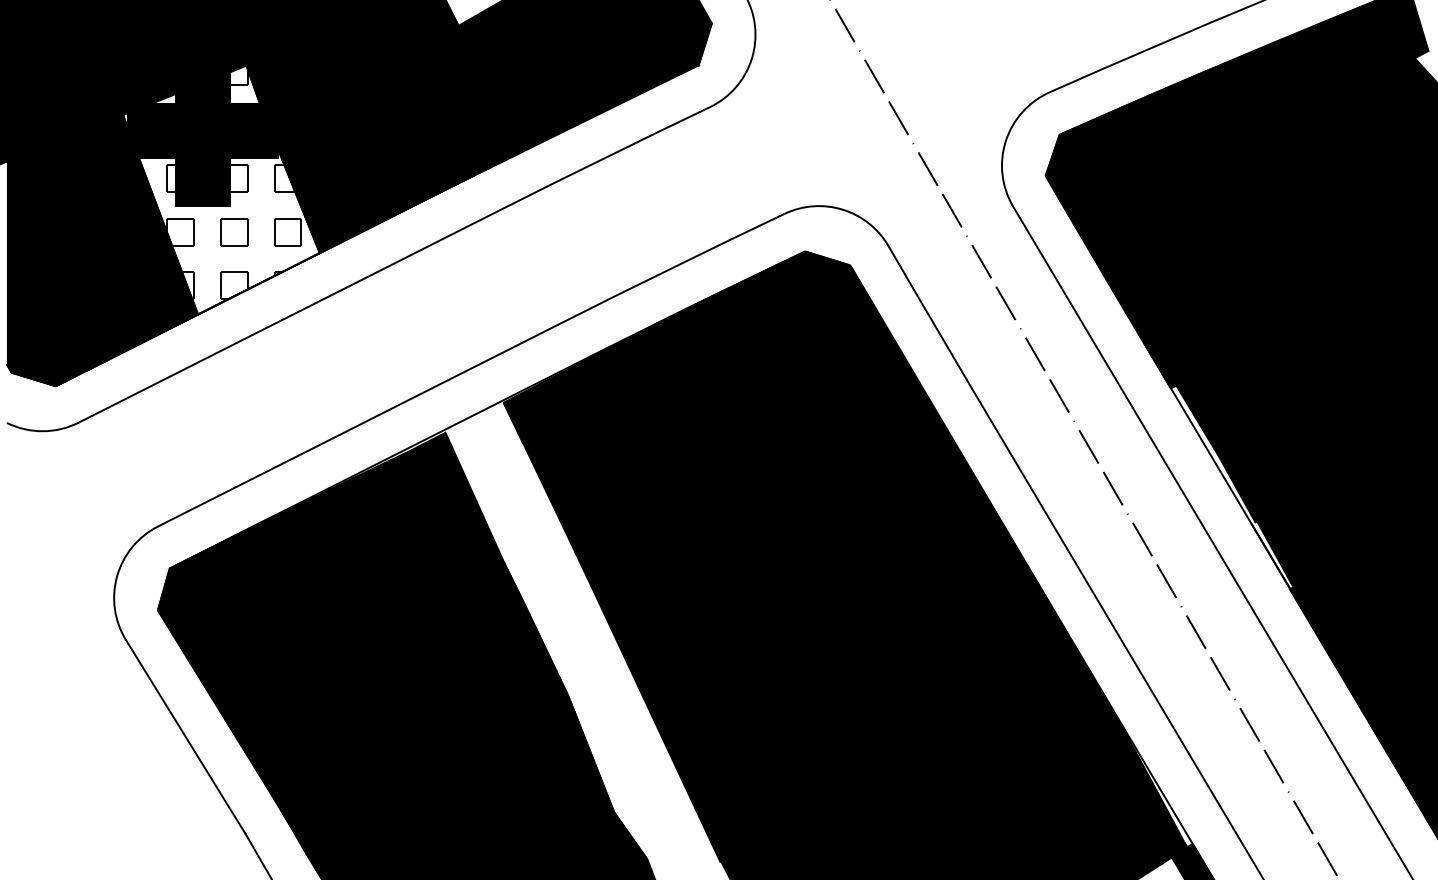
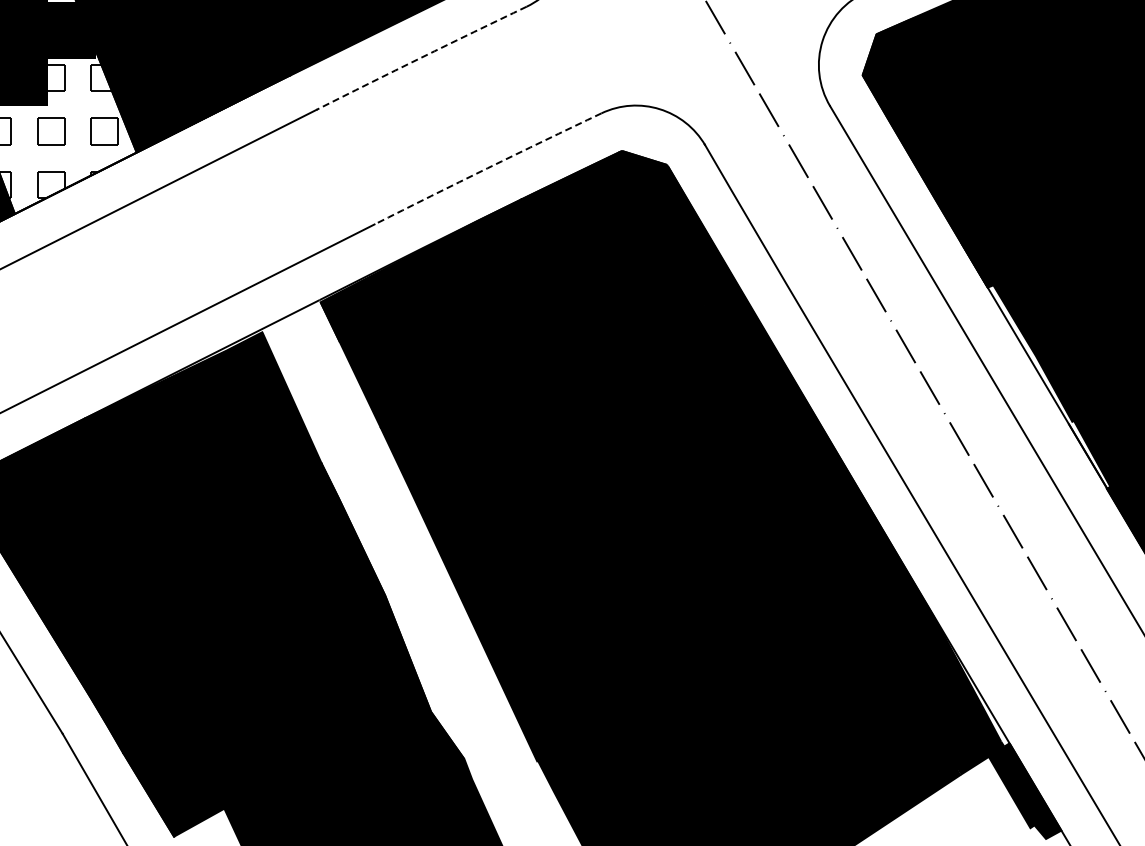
arc: (604, 158) -> (421, 57), solid -> dashed
arc: (670, 268) -> (487, 167), solid -> dashed

